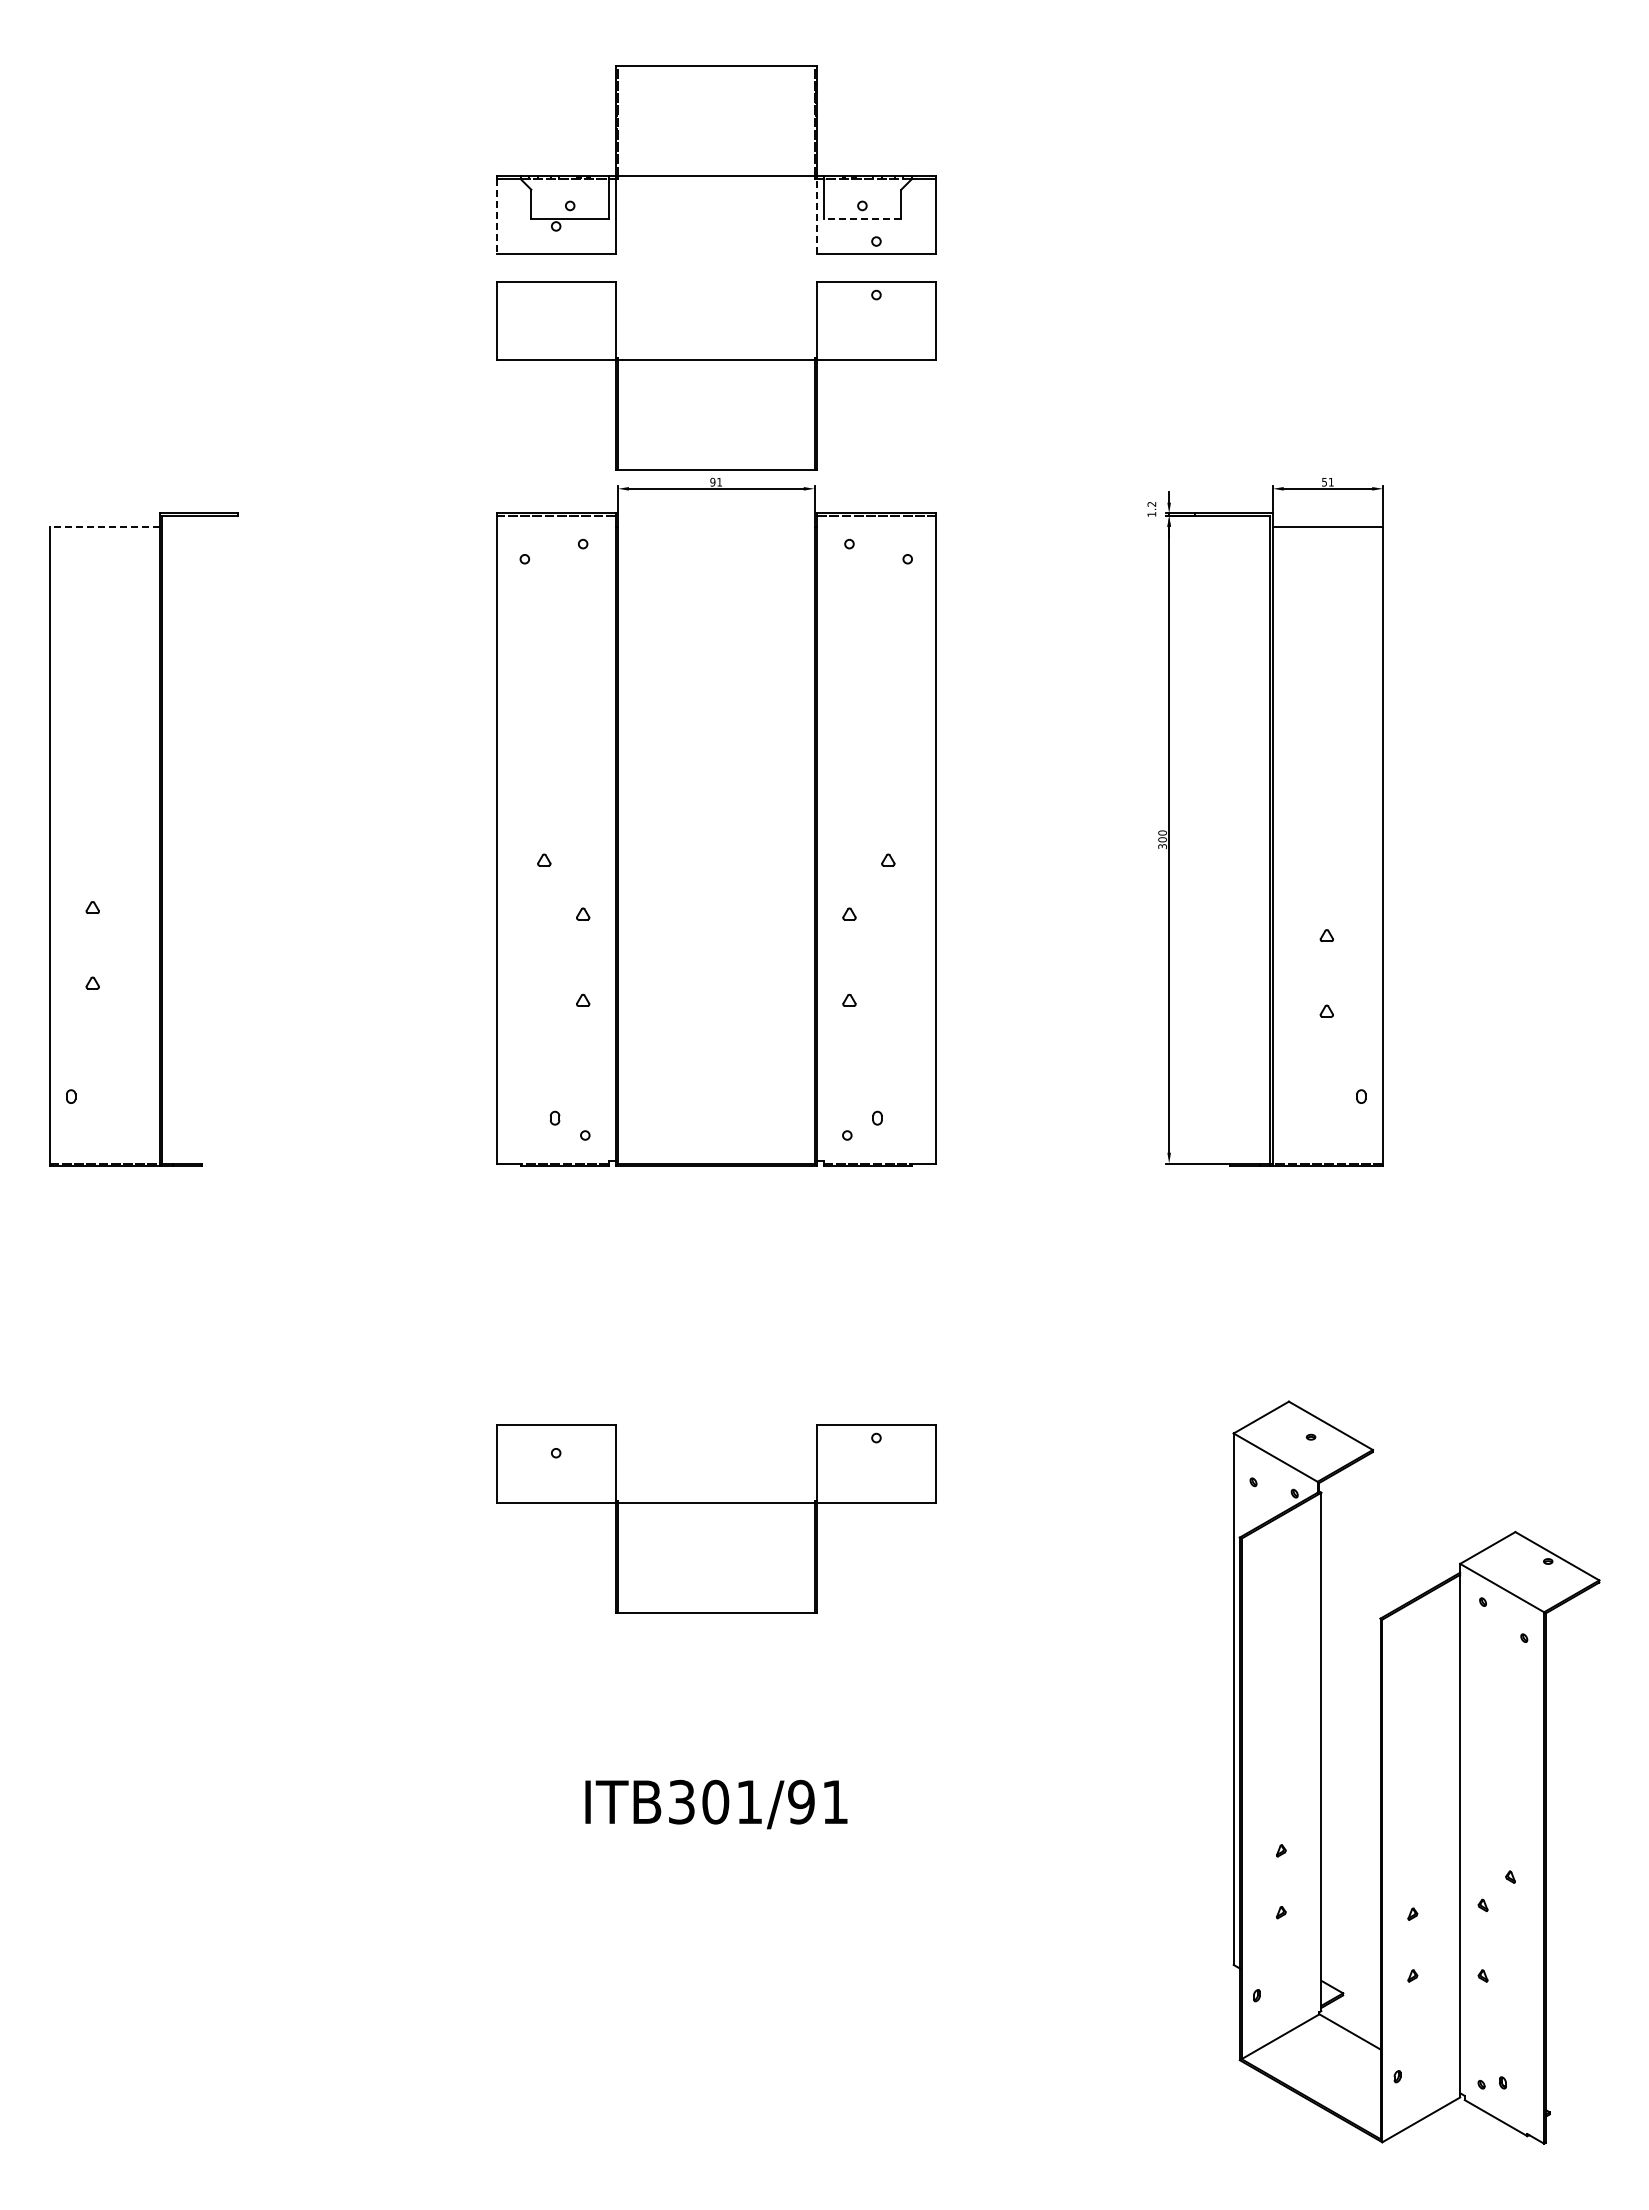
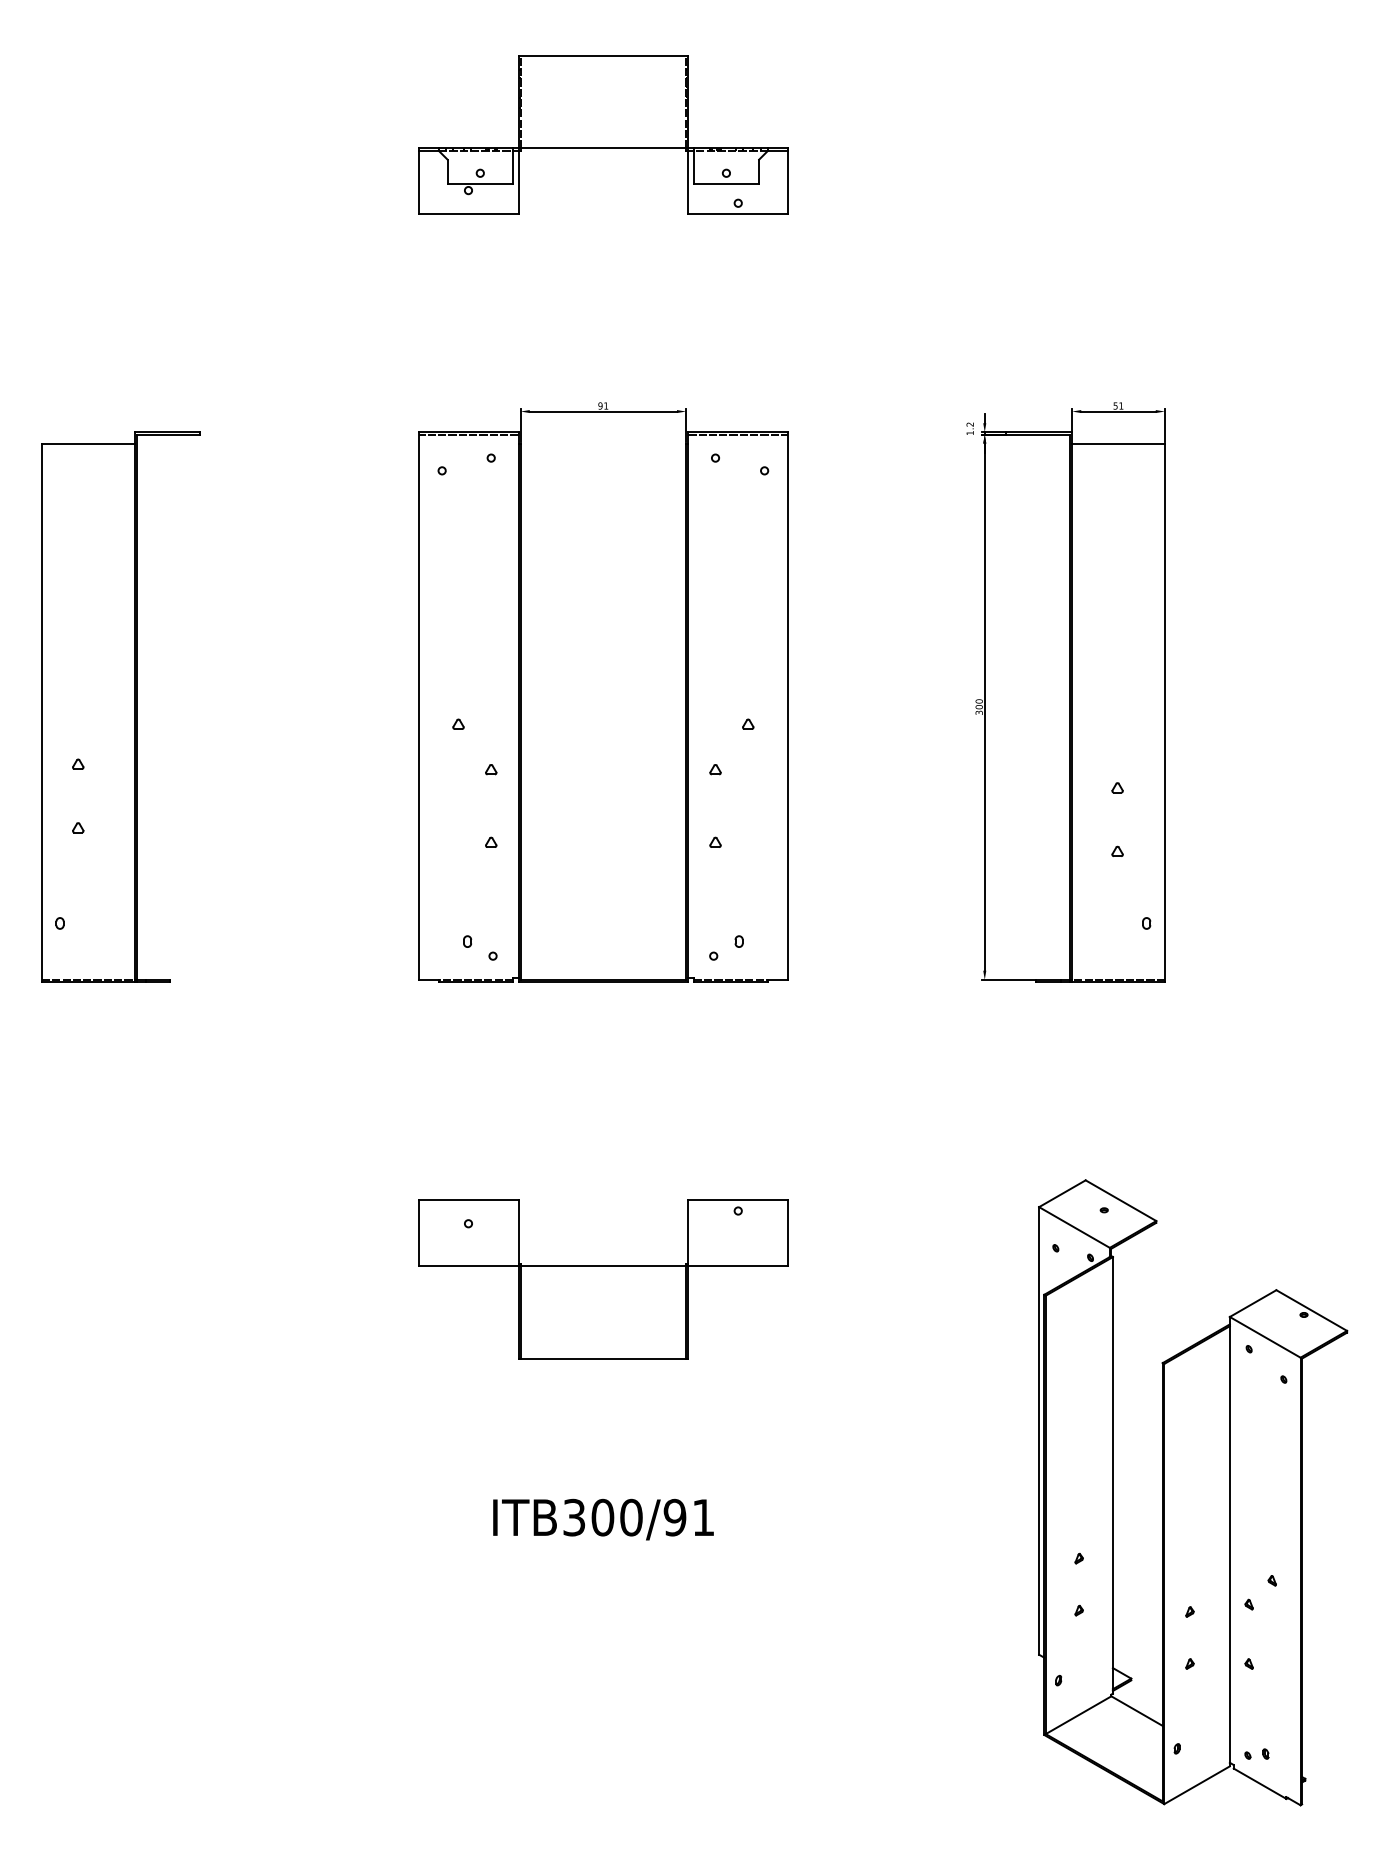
line: (496, 216) -> (418, 182), dashed -> solid
line: (817, 216) -> (688, 182), dashed -> solid
line: (862, 218) -> (726, 183), dashed -> solid
part: (716, 375) -> (603, 316), removed
line: (104, 526) -> (88, 443), dashed -> solid
text: (749, 1801) -> (631, 1517), ITB301/91 -> ITB300/91

